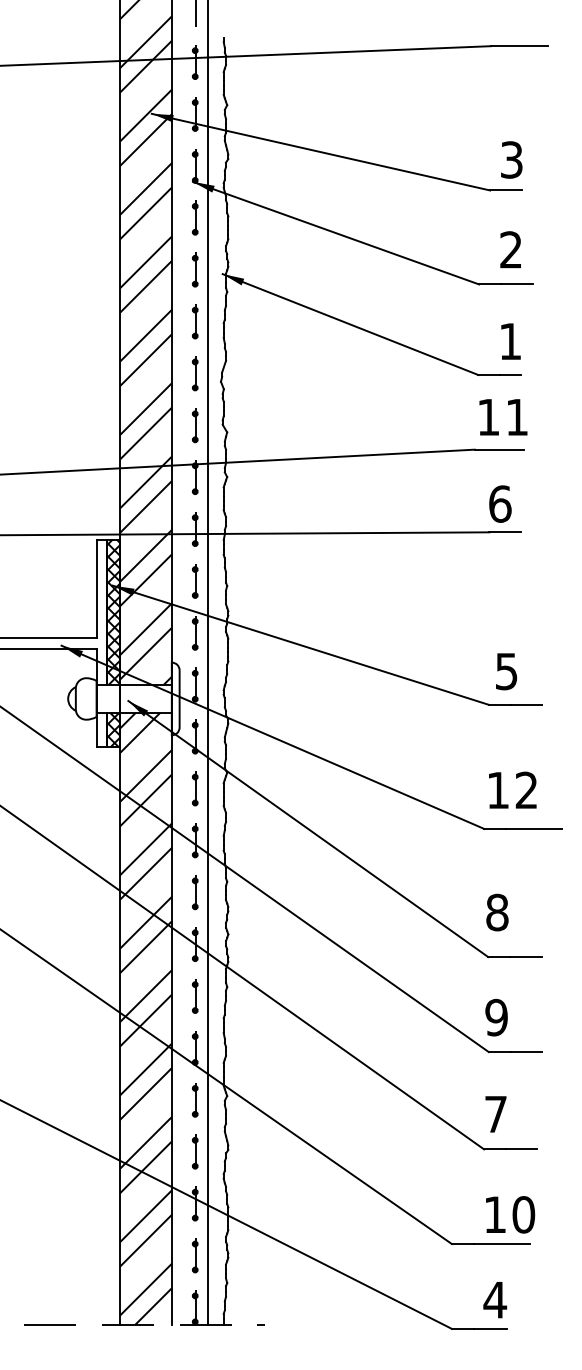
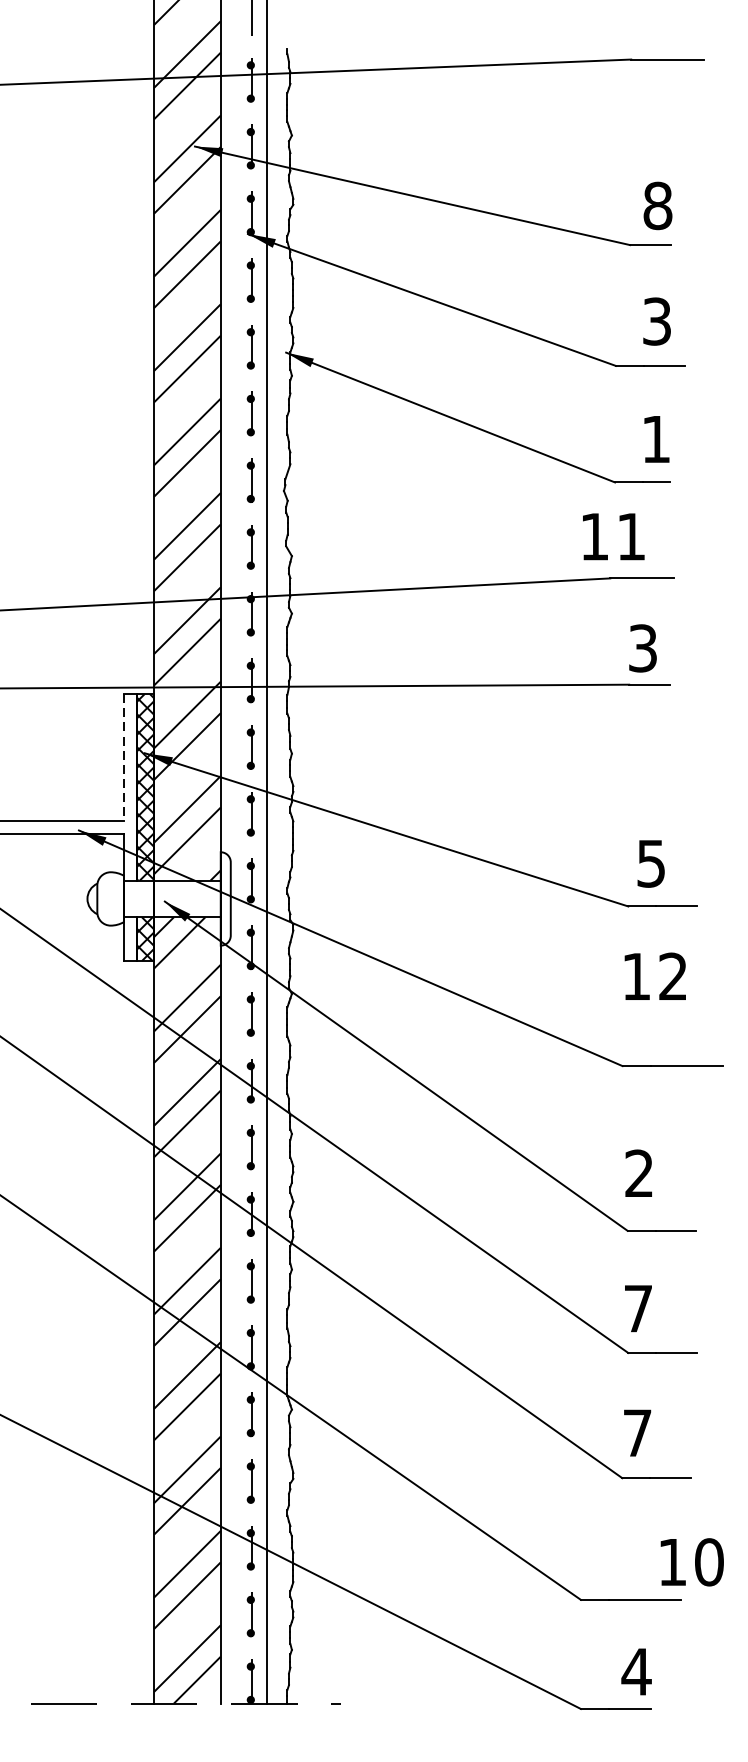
text: (511, 159) -> (657, 205), 3 -> 8
text: (510, 249) -> (656, 320), 2 -> 3
text: (503, 417) -> (613, 537), moved
text: (500, 503) -> (643, 647), 6 -> 3
line: (96, 589) -> (123, 758), solid -> dashed
text: (512, 789) -> (654, 975), moved
text: (497, 912) -> (639, 1173), 8 -> 2
text: (496, 1017) -> (638, 1308), 9 -> 7
text: (510, 1214) -> (692, 1561), moved

